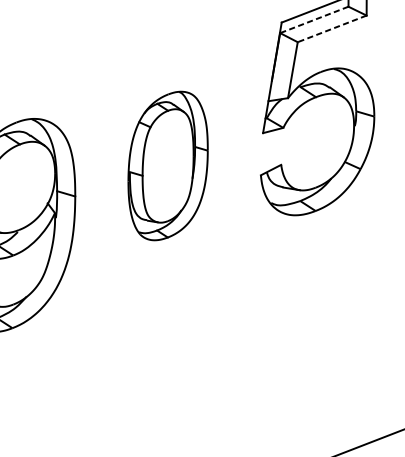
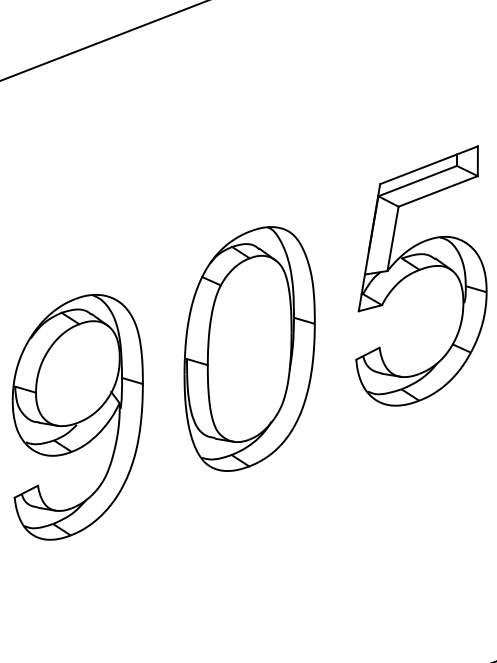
line: (314, 20) -> (417, 181), dashed -> solid
line: (331, 28) -> (437, 191), dashed -> solid
part: (168, 165) -> (249, 348), size x1.43

